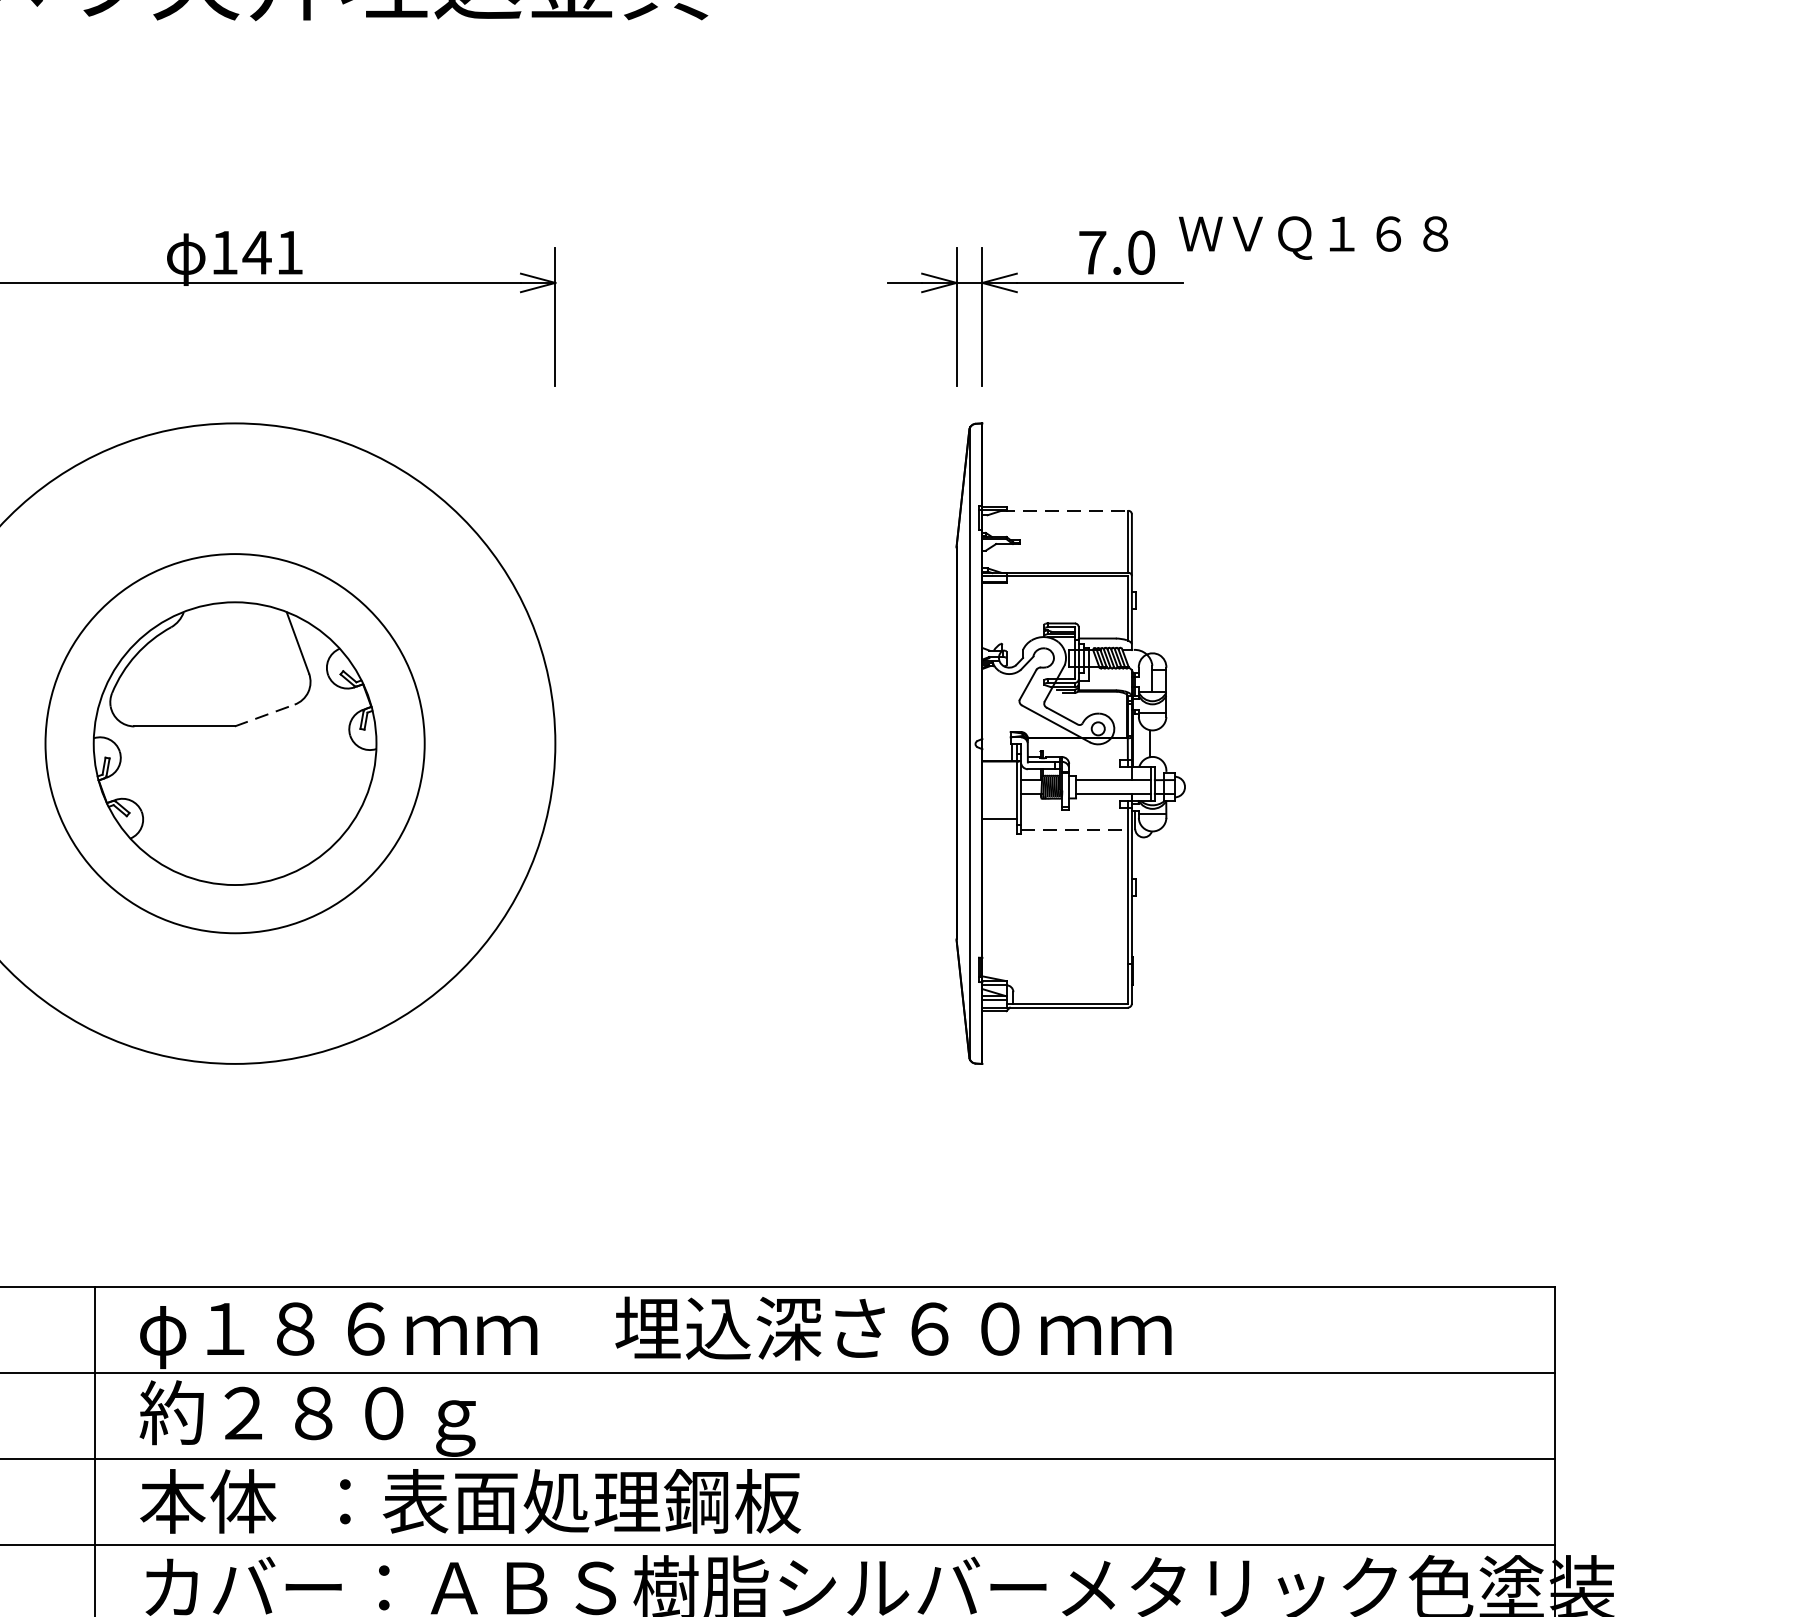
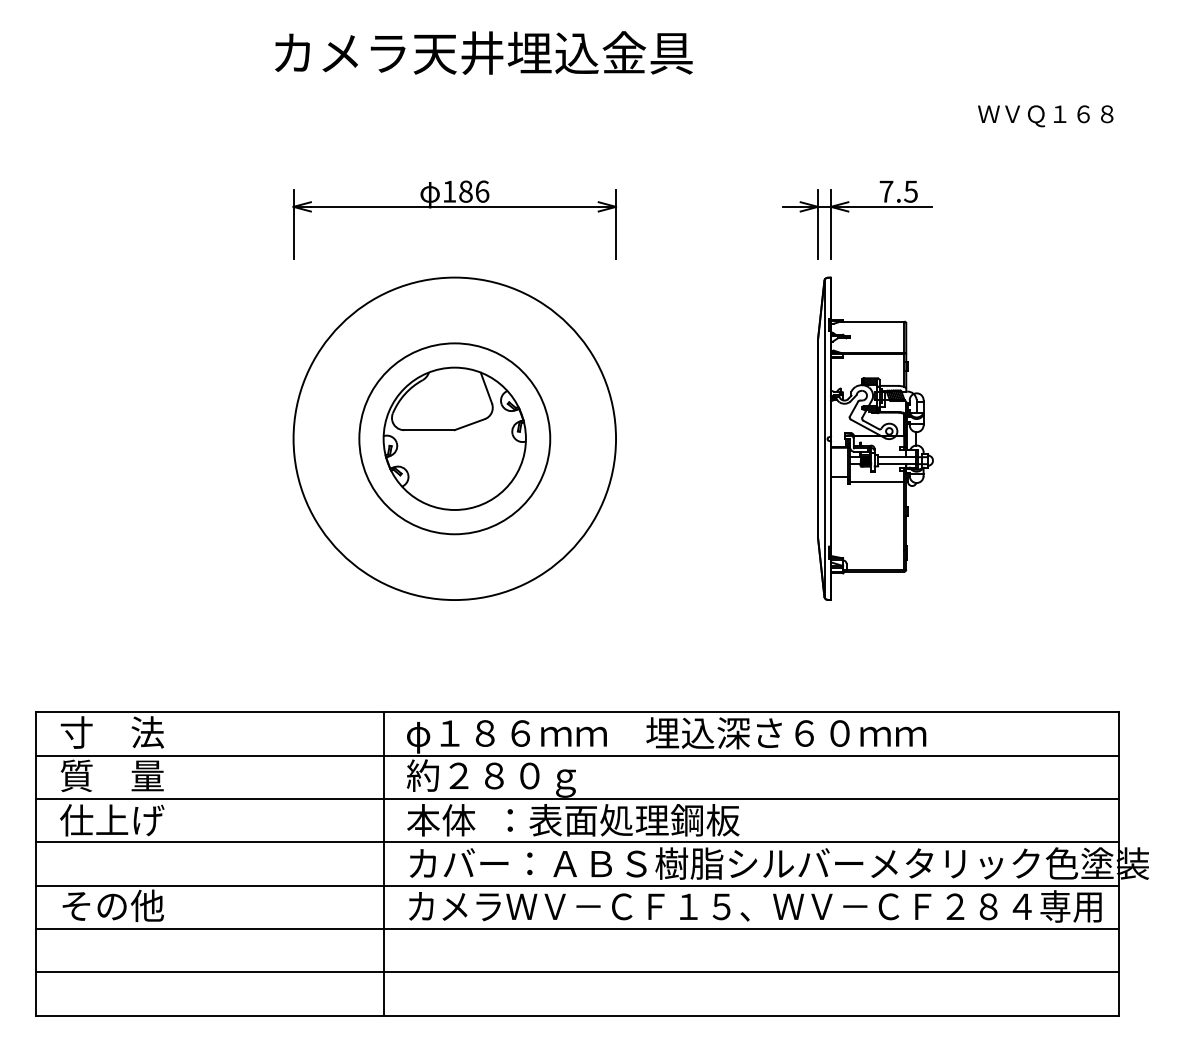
text: (1313, 238) -> (1045, 116), moved
text: (272, 252) -> (473, 191), 141 -> 186
text: (1140, 252) -> (910, 191), 7.0 -> 7.5
line: (1064, 510) -> (872, 321), dashed -> solid
line: (266, 715) -> (470, 424), dashed -> solid
line: (1074, 830) -> (877, 482), dashed -> solid

